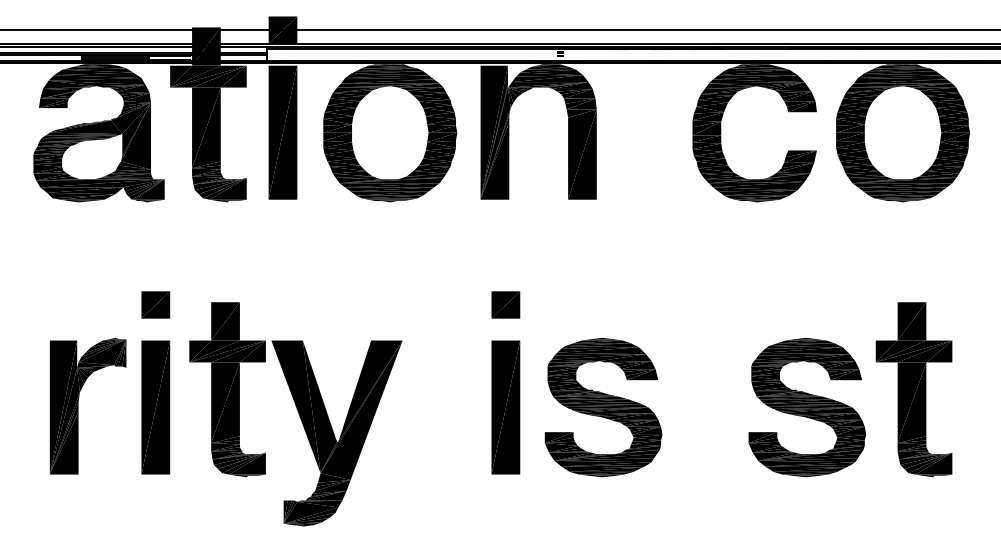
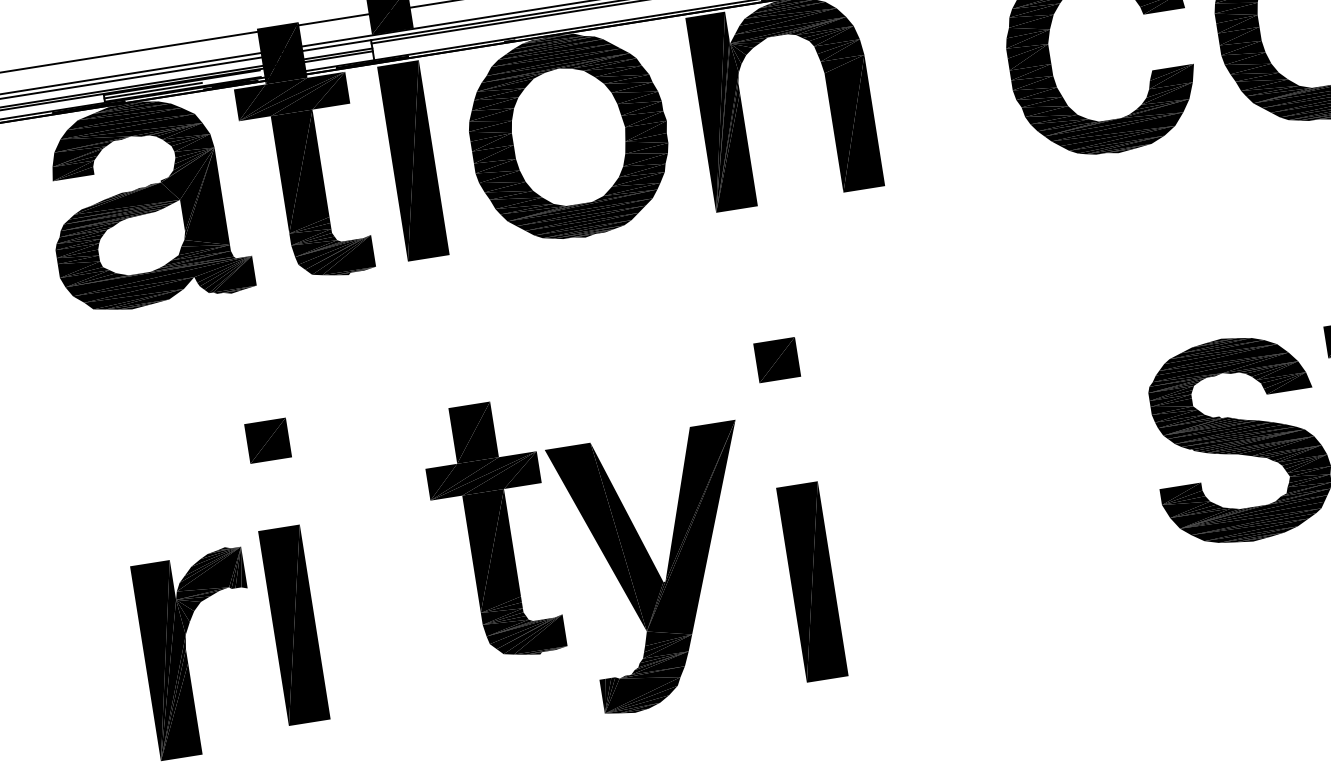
part: (78, 406) -> (186, 655), moved
part: (155, 407) -> (293, 625), moved
part: (505, 407) -> (811, 582), moved
part: (603, 407) -> (942, 486), removed
part: (295, 414) -> (596, 551), moved

